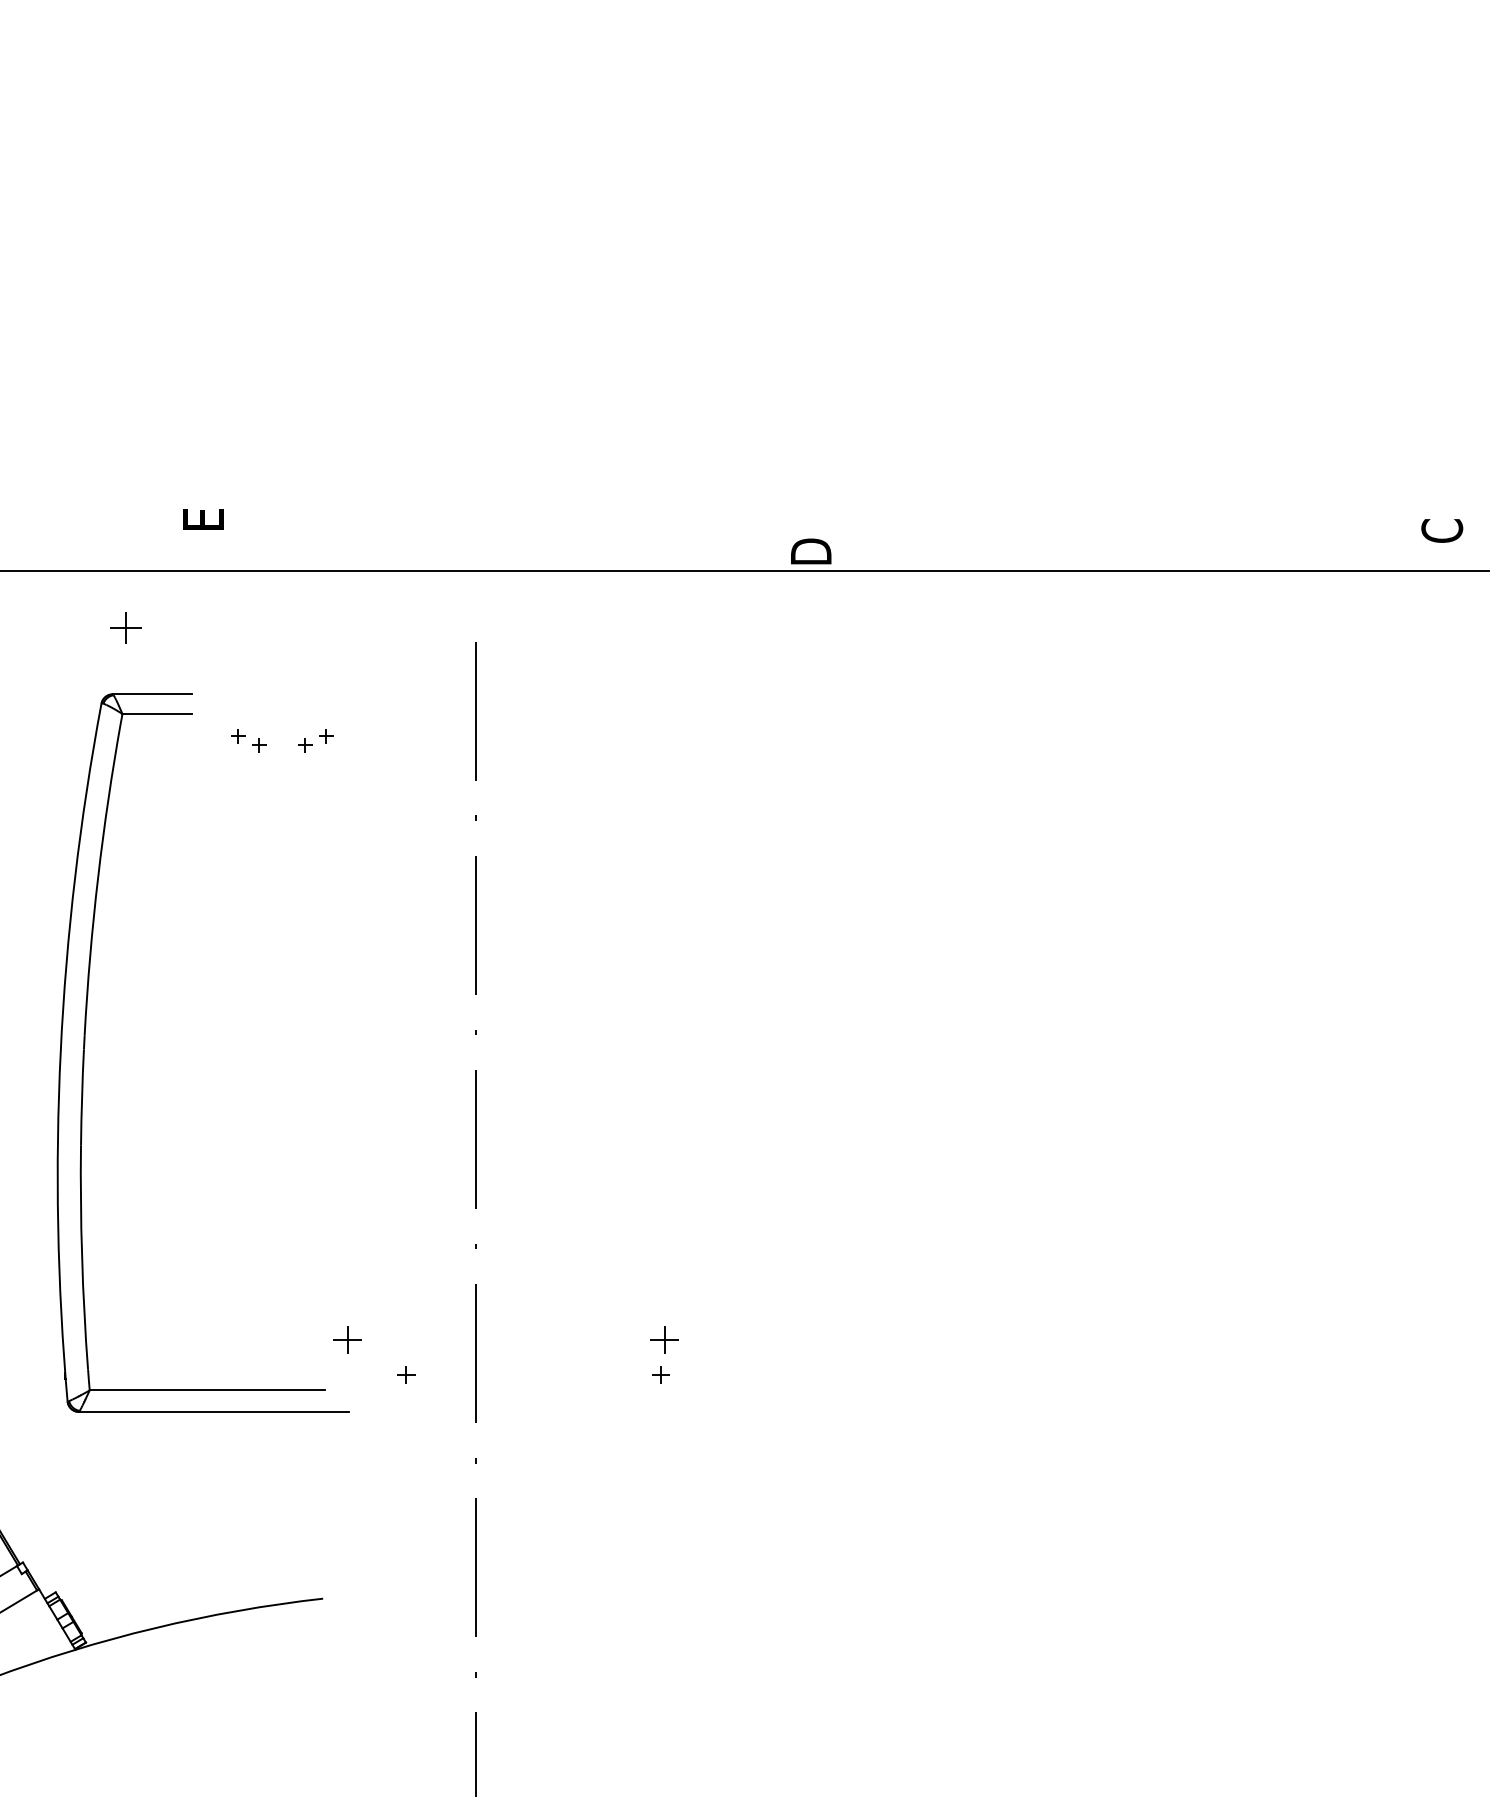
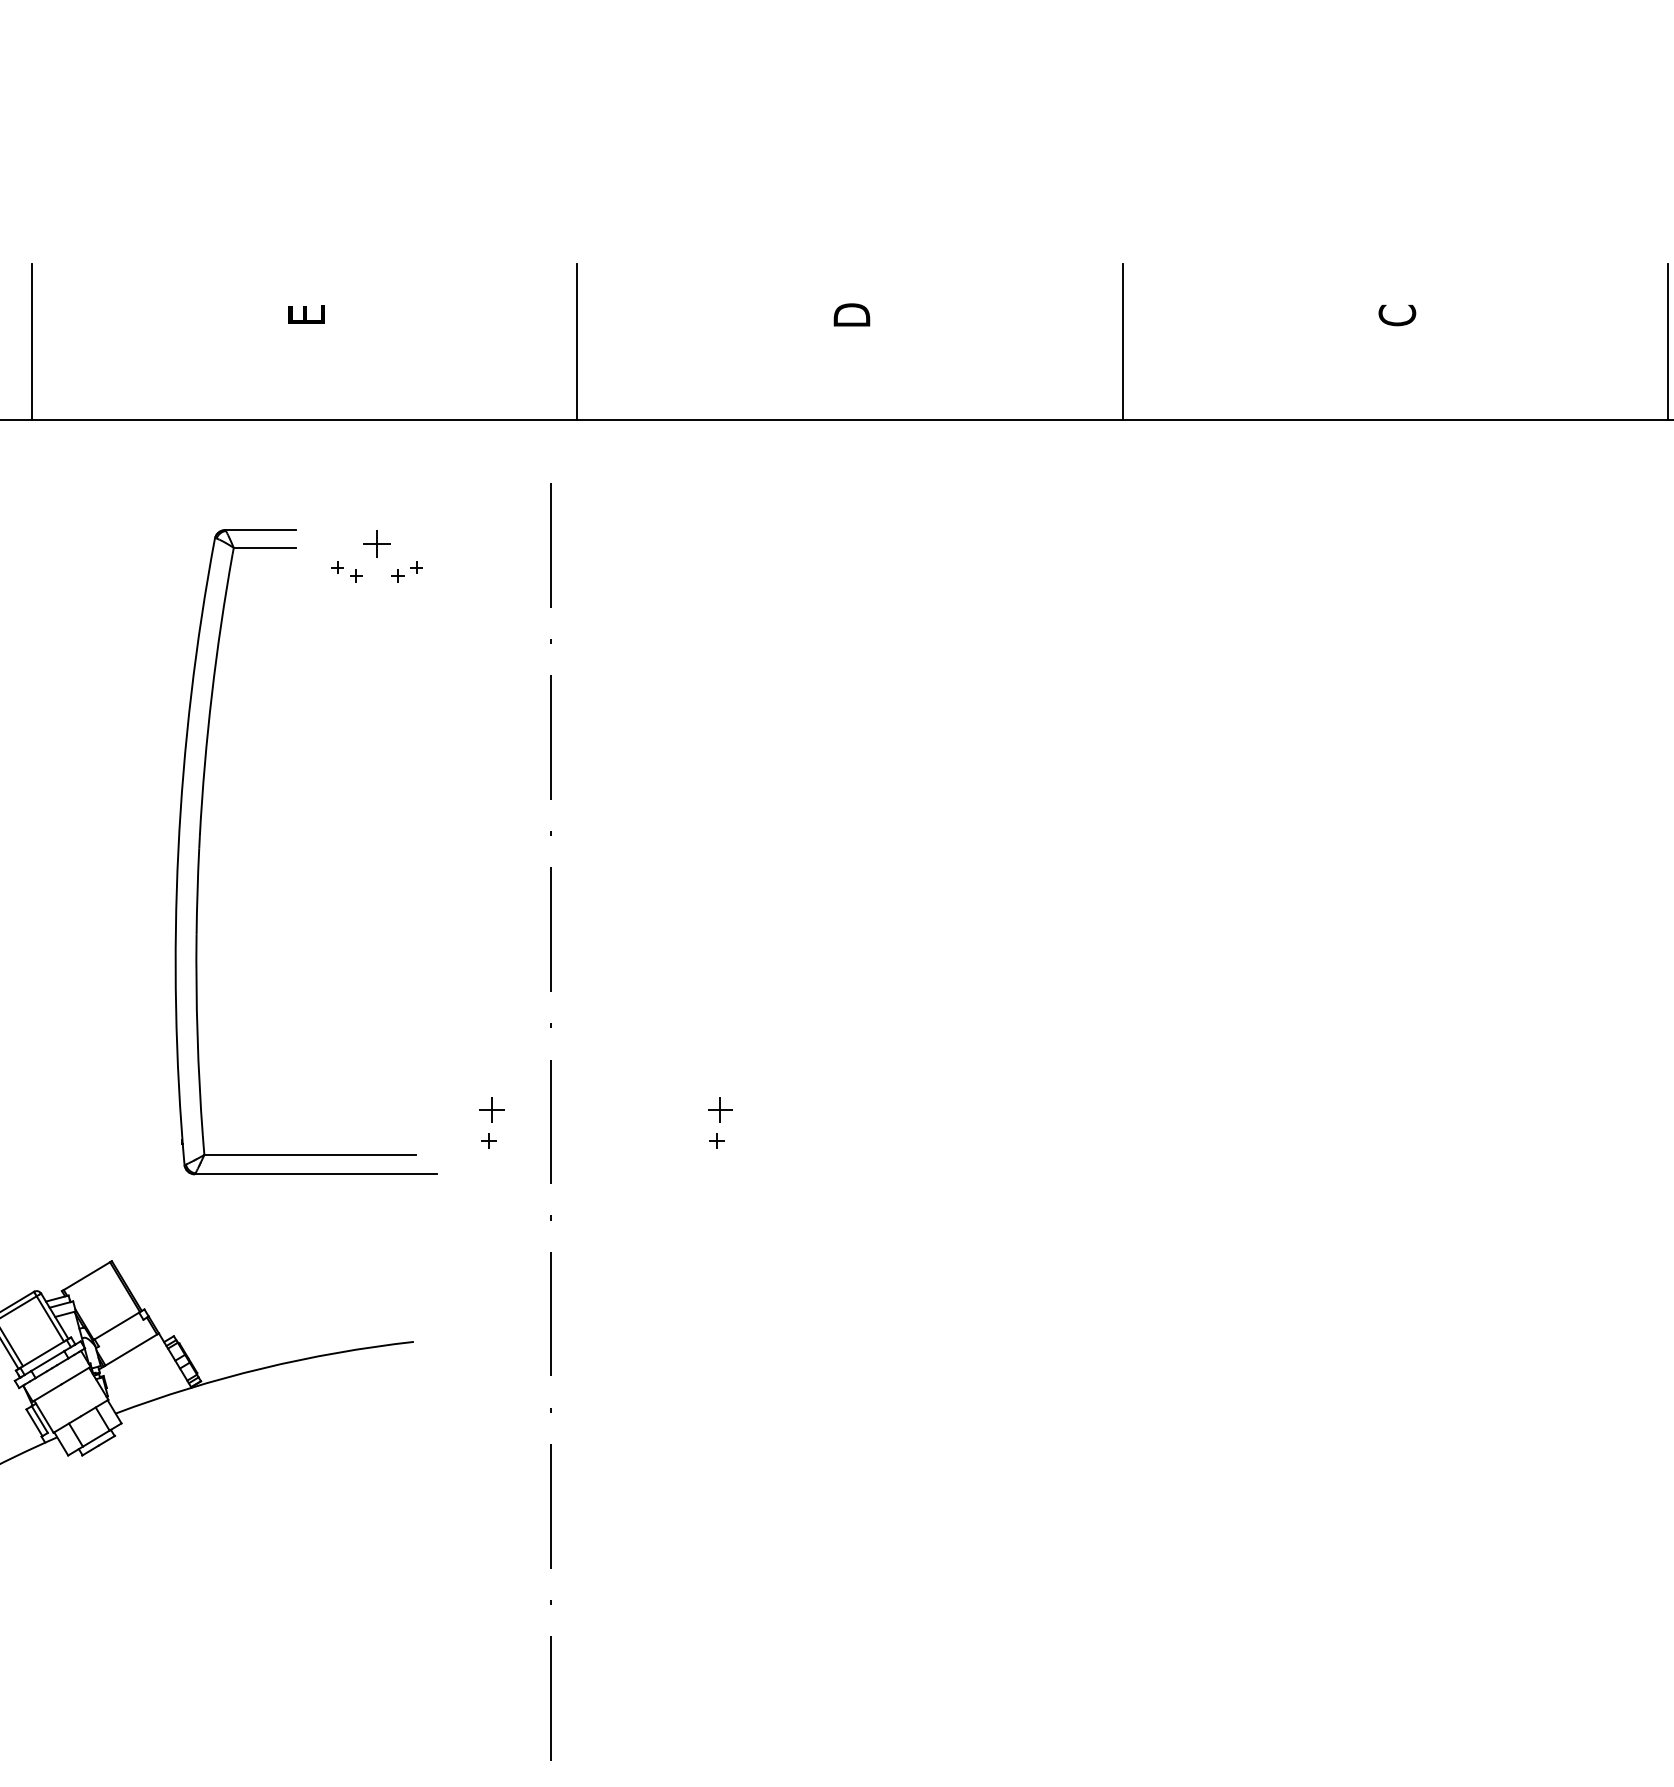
line: (505, 484) -> (577, 341), added
line: (1112, 484) -> (1122, 341), added
text: (203, 518) -> (306, 314), moved
text: (1442, 530) -> (1397, 315), moved
text: (810, 550) -> (851, 314), moved
part: (125, 627) -> (376, 543), moved
part: (347, 1339) -> (491, 1109), moved

